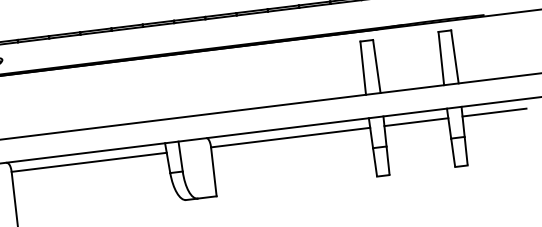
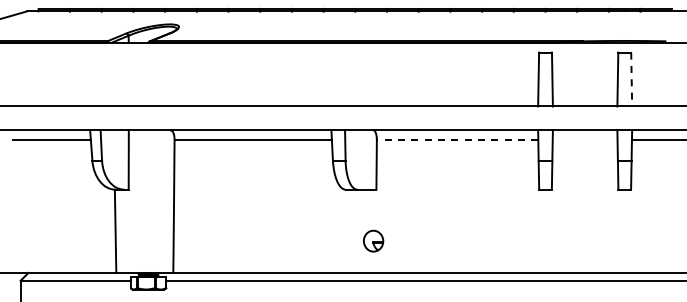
line: (454, 56) -> (631, 79), solid -> dashed
line: (415, 122) -> (584, 140), removed
line: (290, 138) -> (457, 140), solid -> dashed

